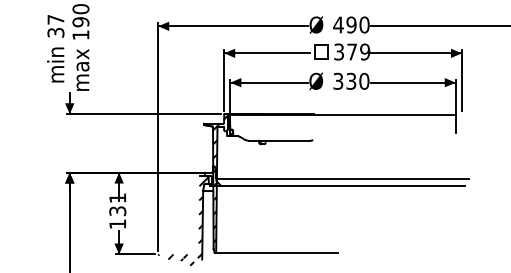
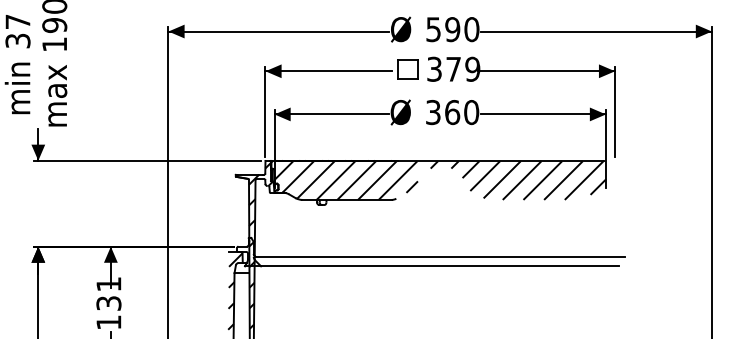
text: (338, 24) -> (433, 28), 490 -> 590
text: (351, 80) -> (452, 111), 330 -> 360
hatch: (341, 127) -> (437, 180), added

